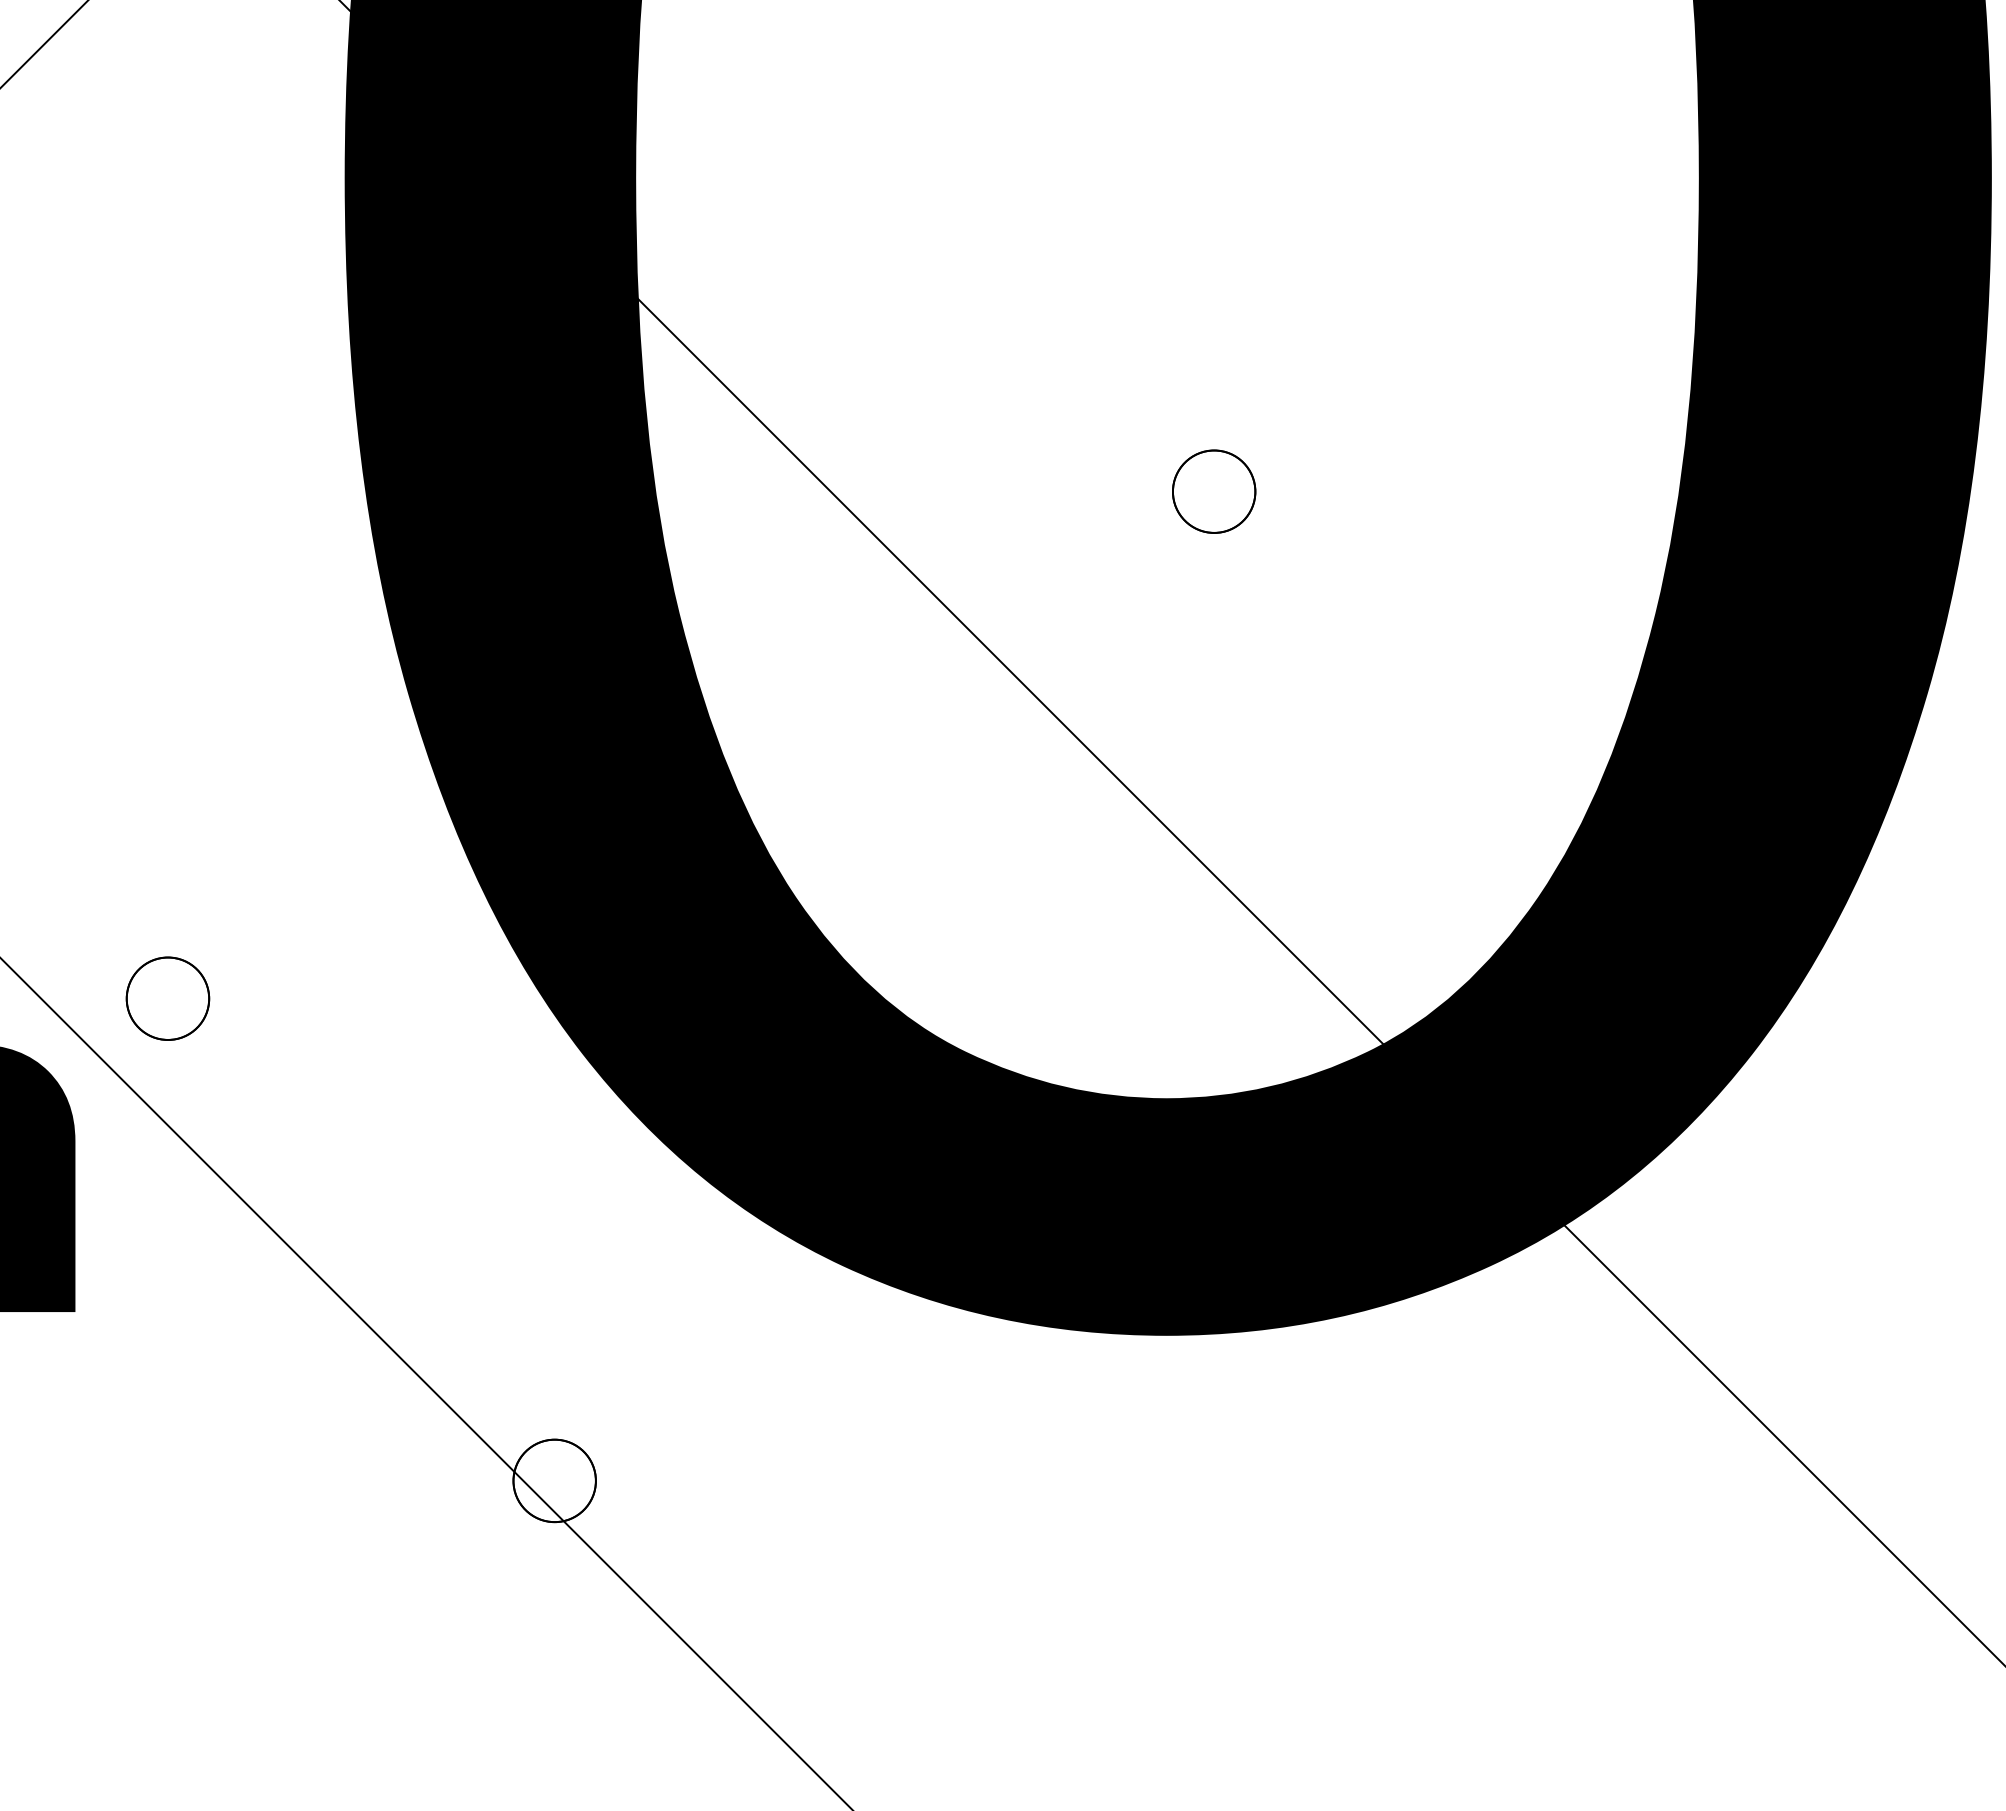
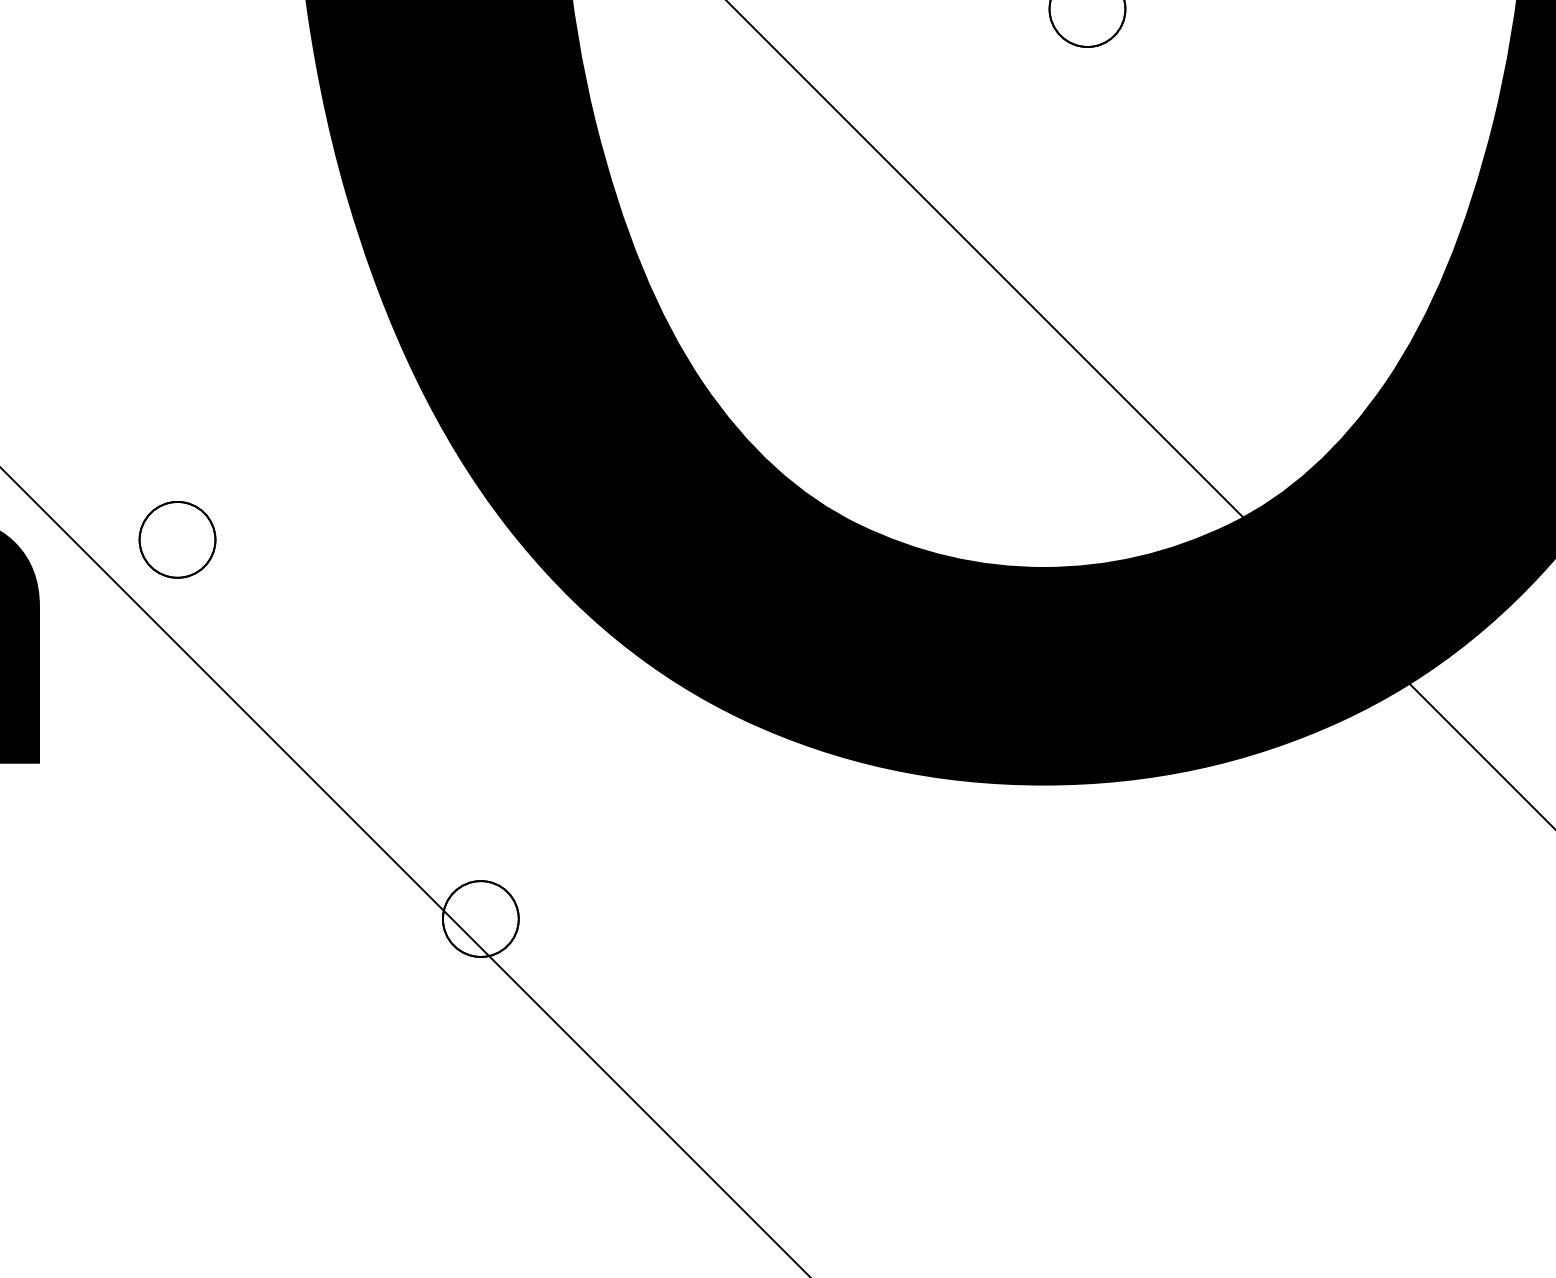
part: (167, 998) -> (177, 539), moved

